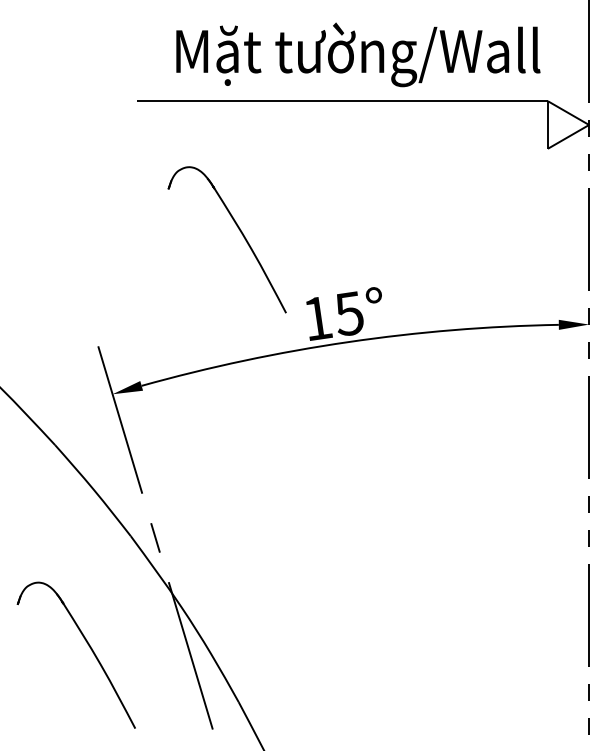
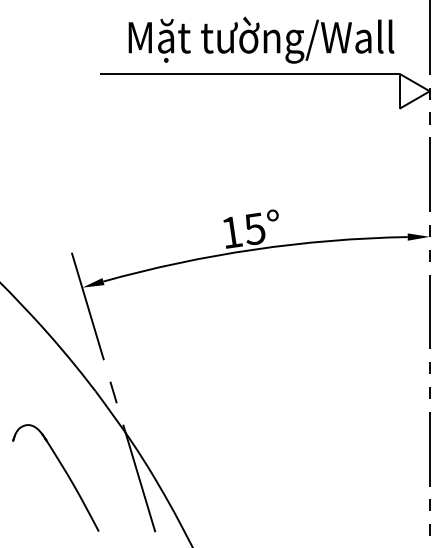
part: (240, 233) -> (175, 170), removed

